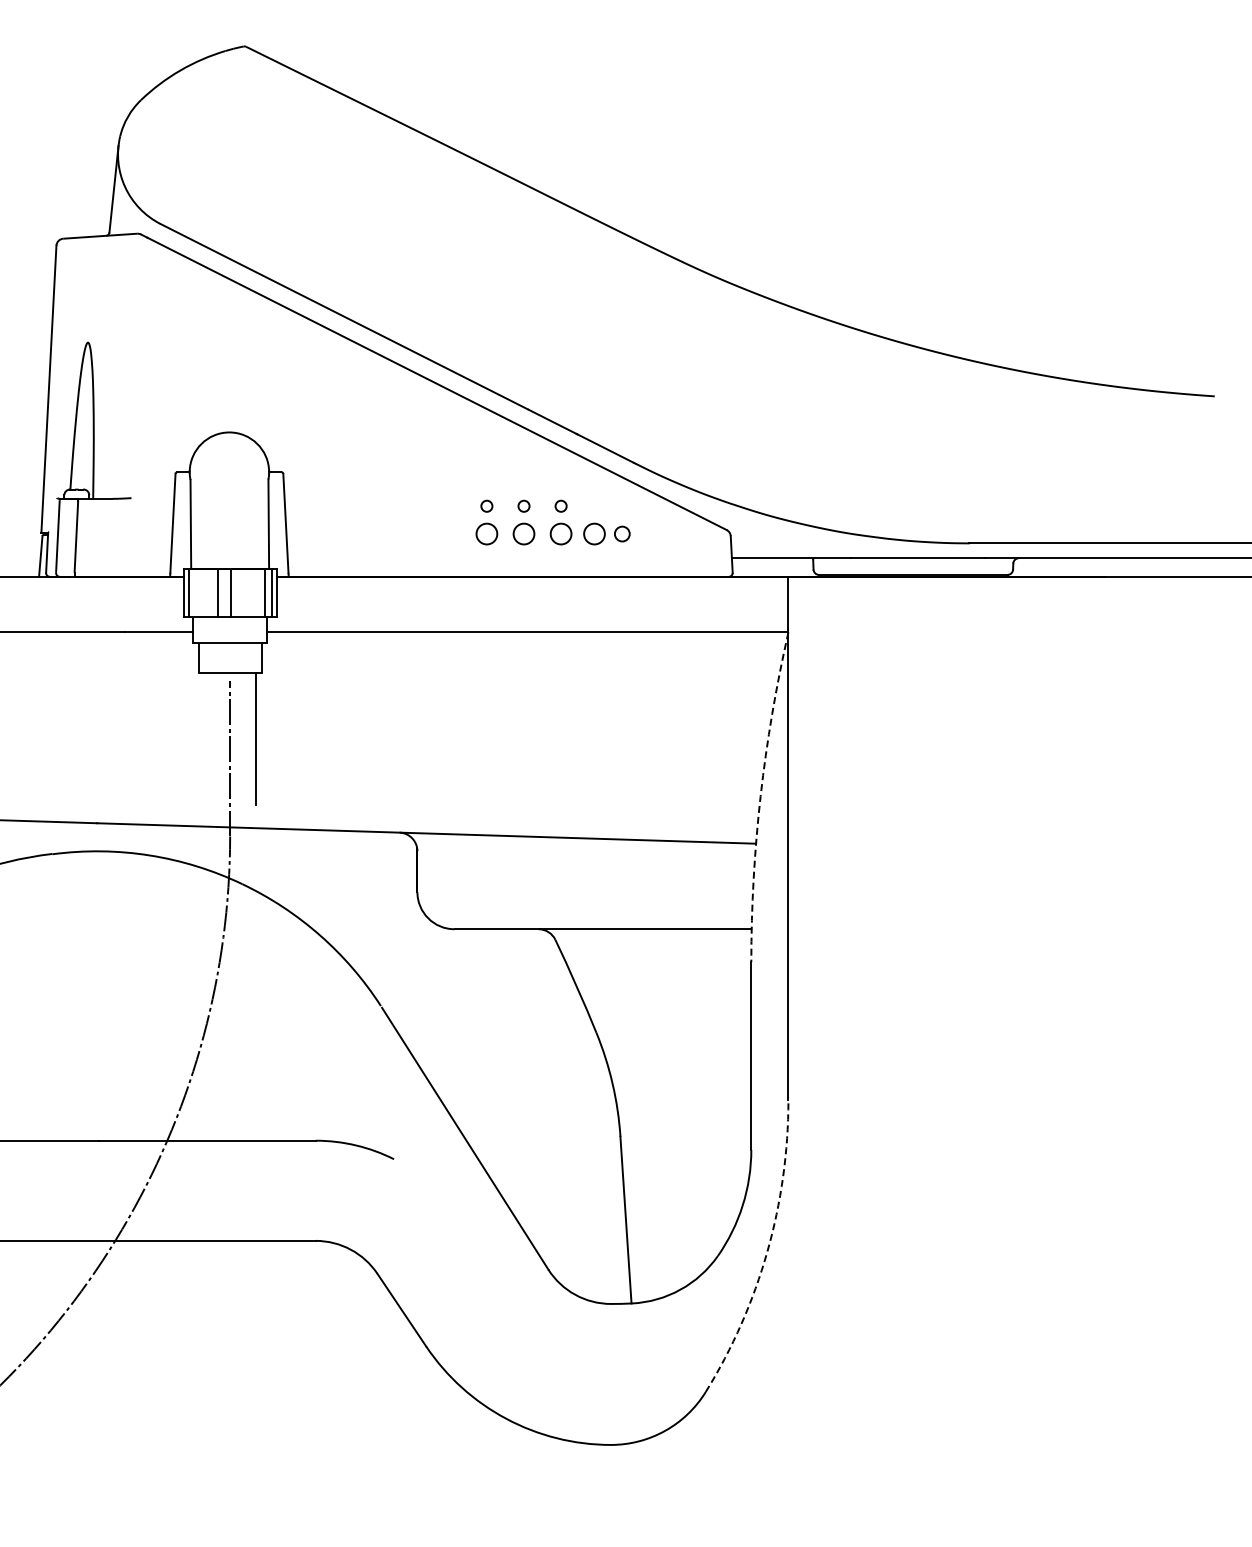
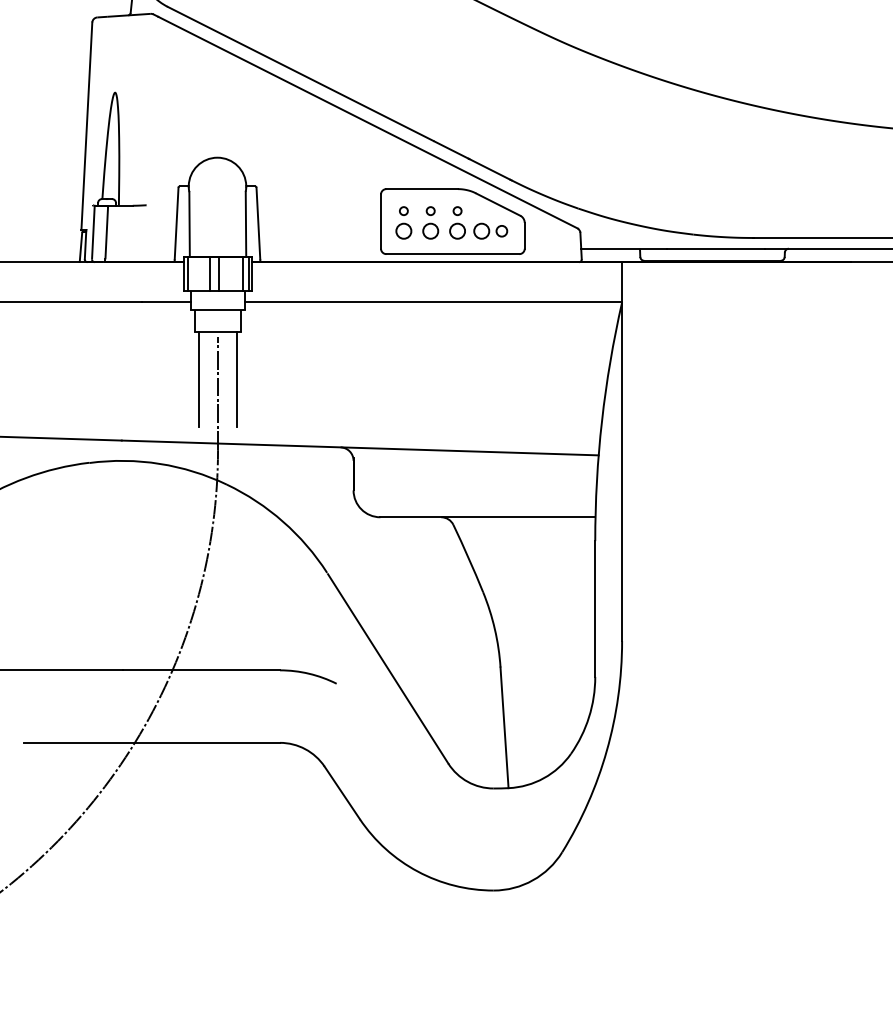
part: (554, 520) -> (452, 221), added
line: (204, 738) -> (199, 379), added
arc: (760, 796) -> (601, 421), dashed -> solid
arc: (767, 1251) -> (606, 750), dashed -> solid

